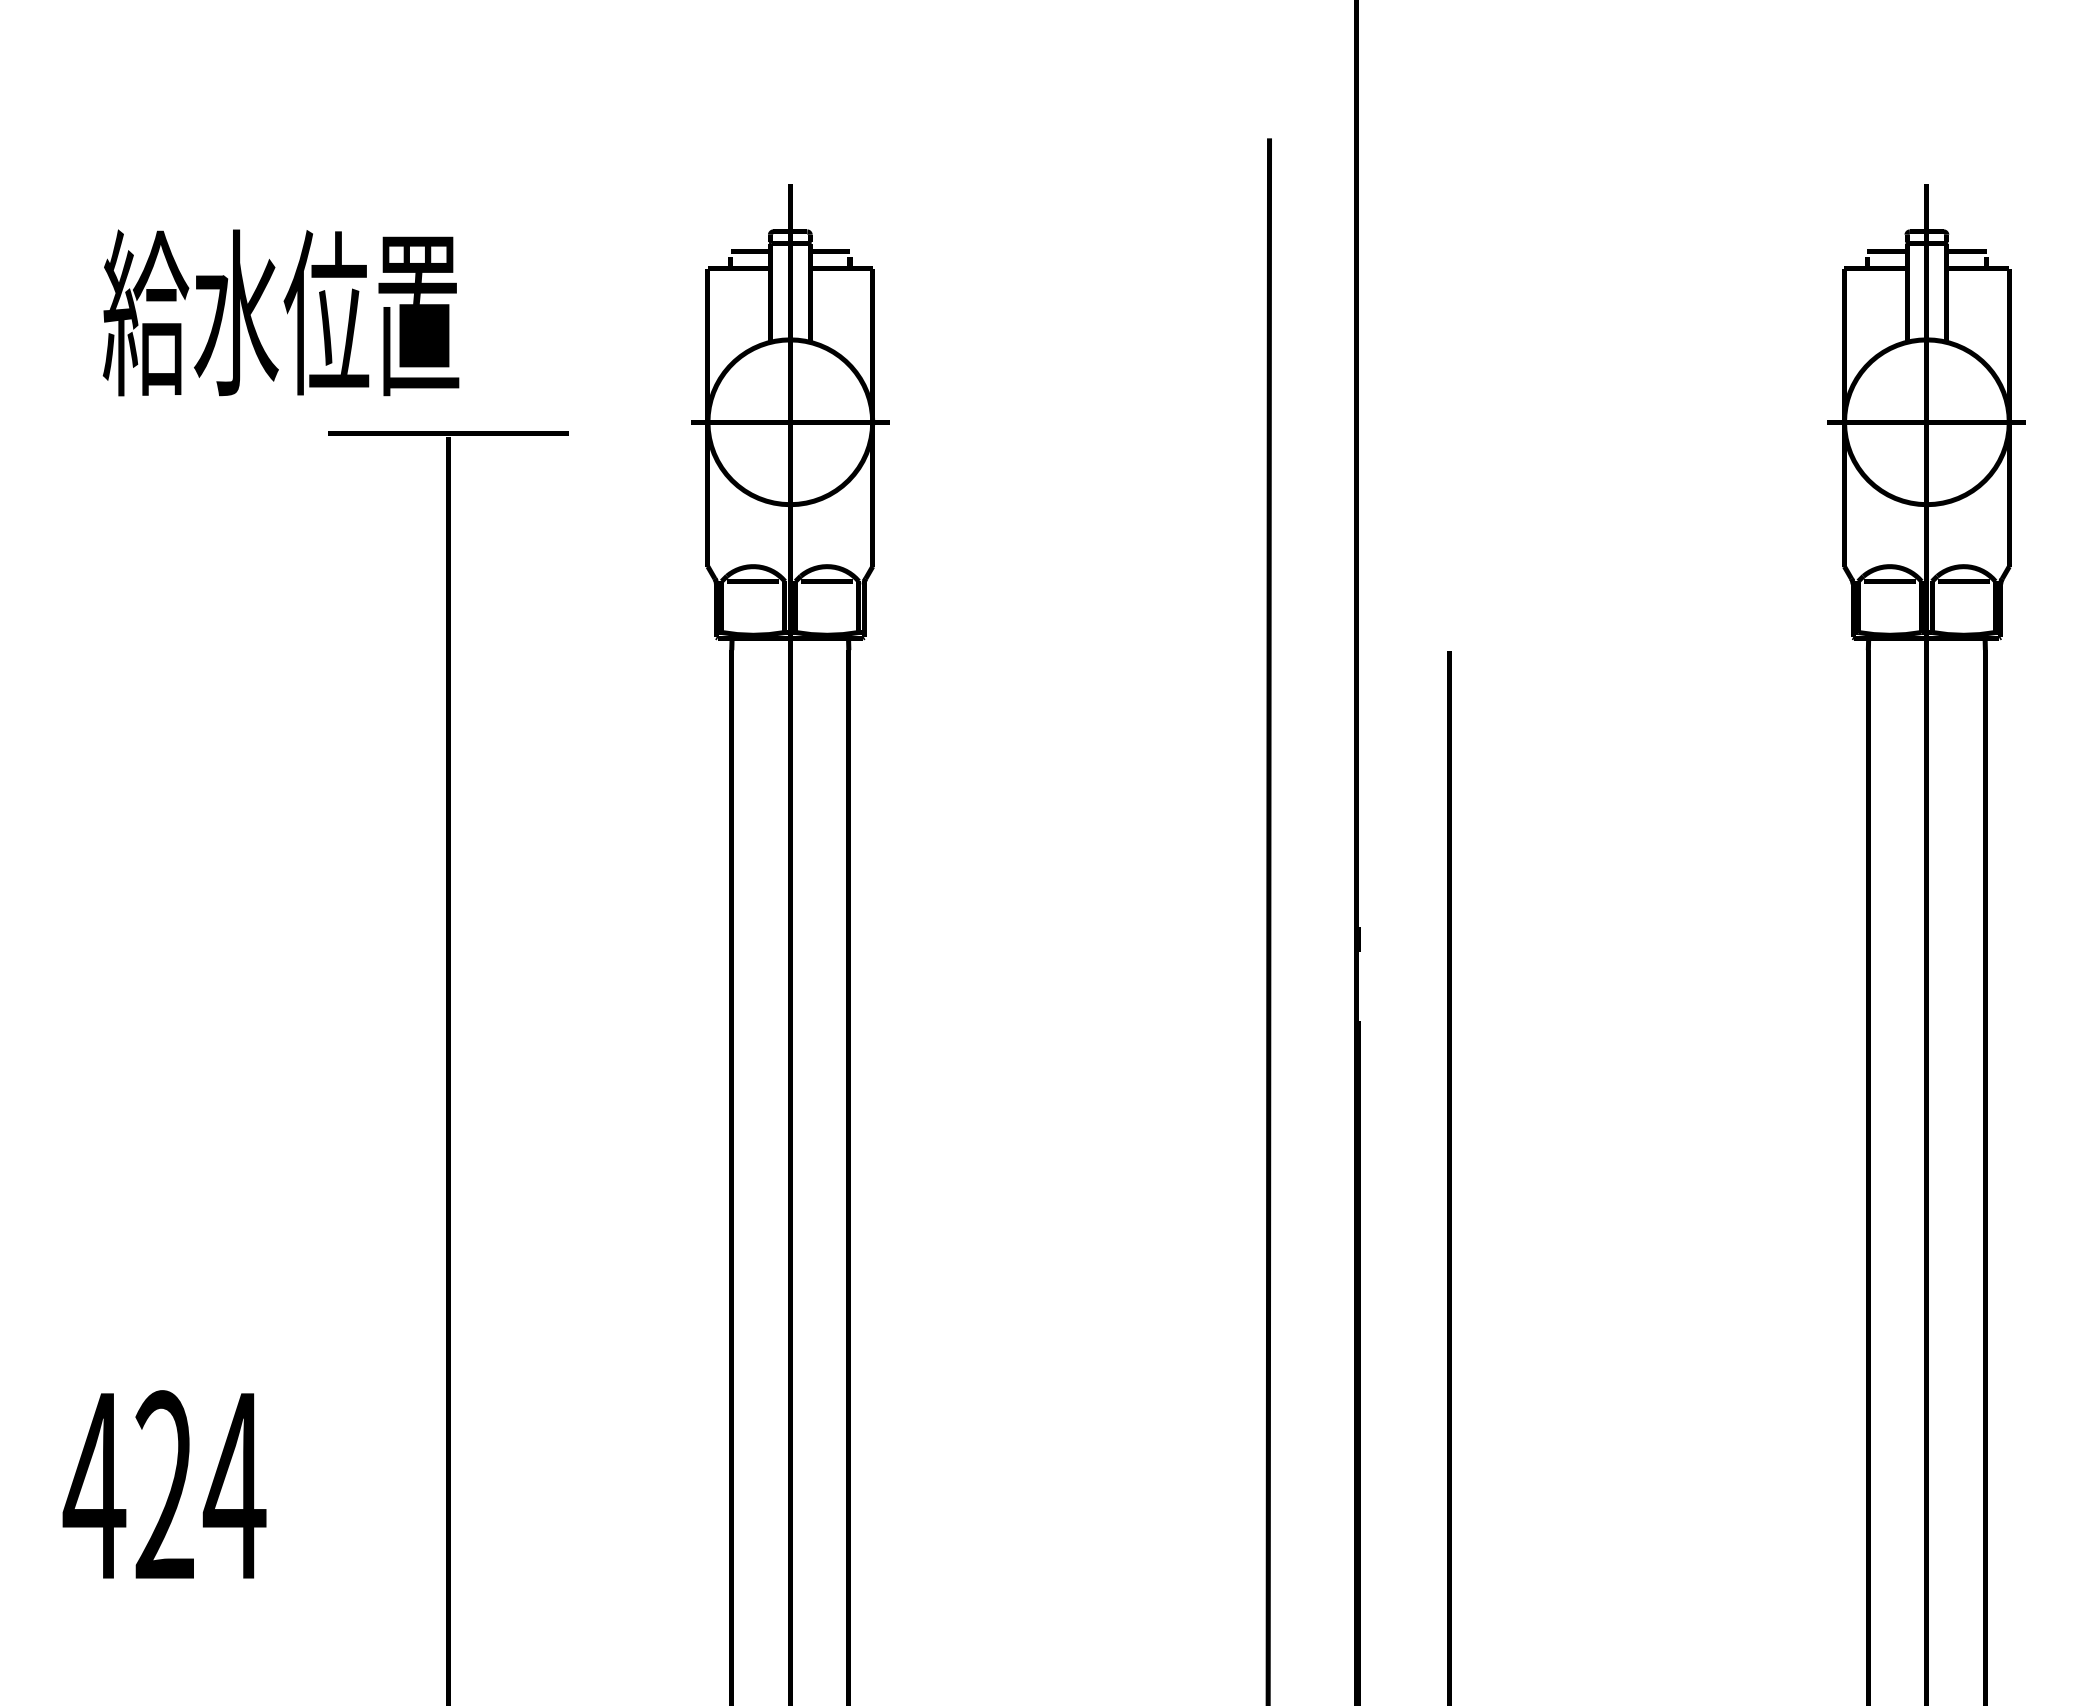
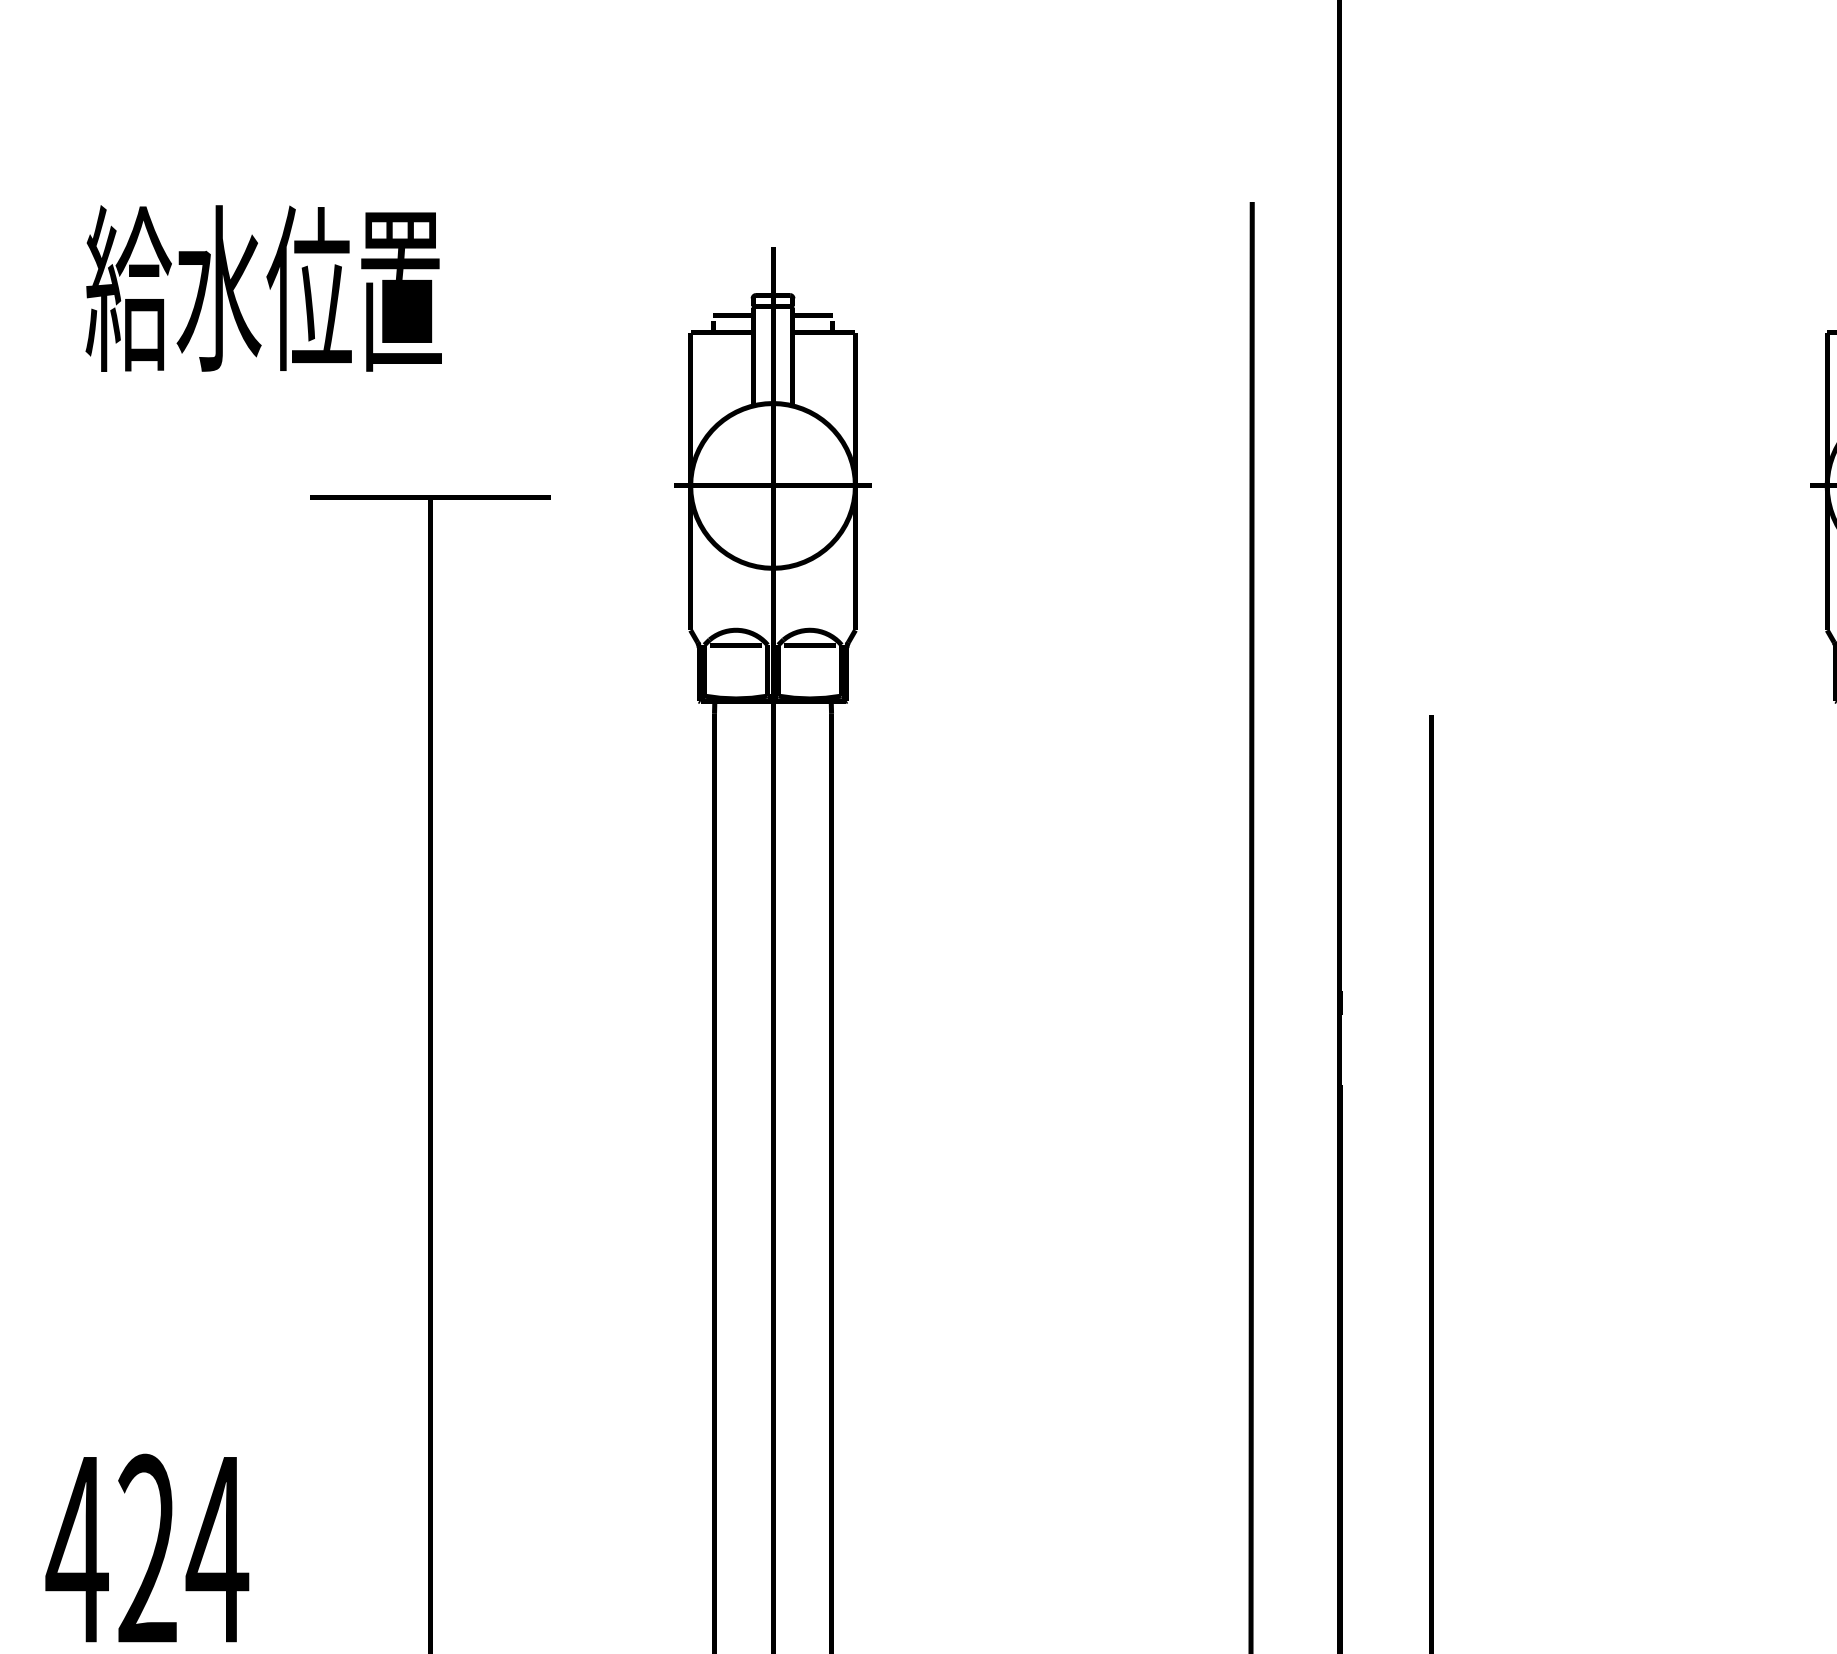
text: (280, 312) -> (263, 288), moved

